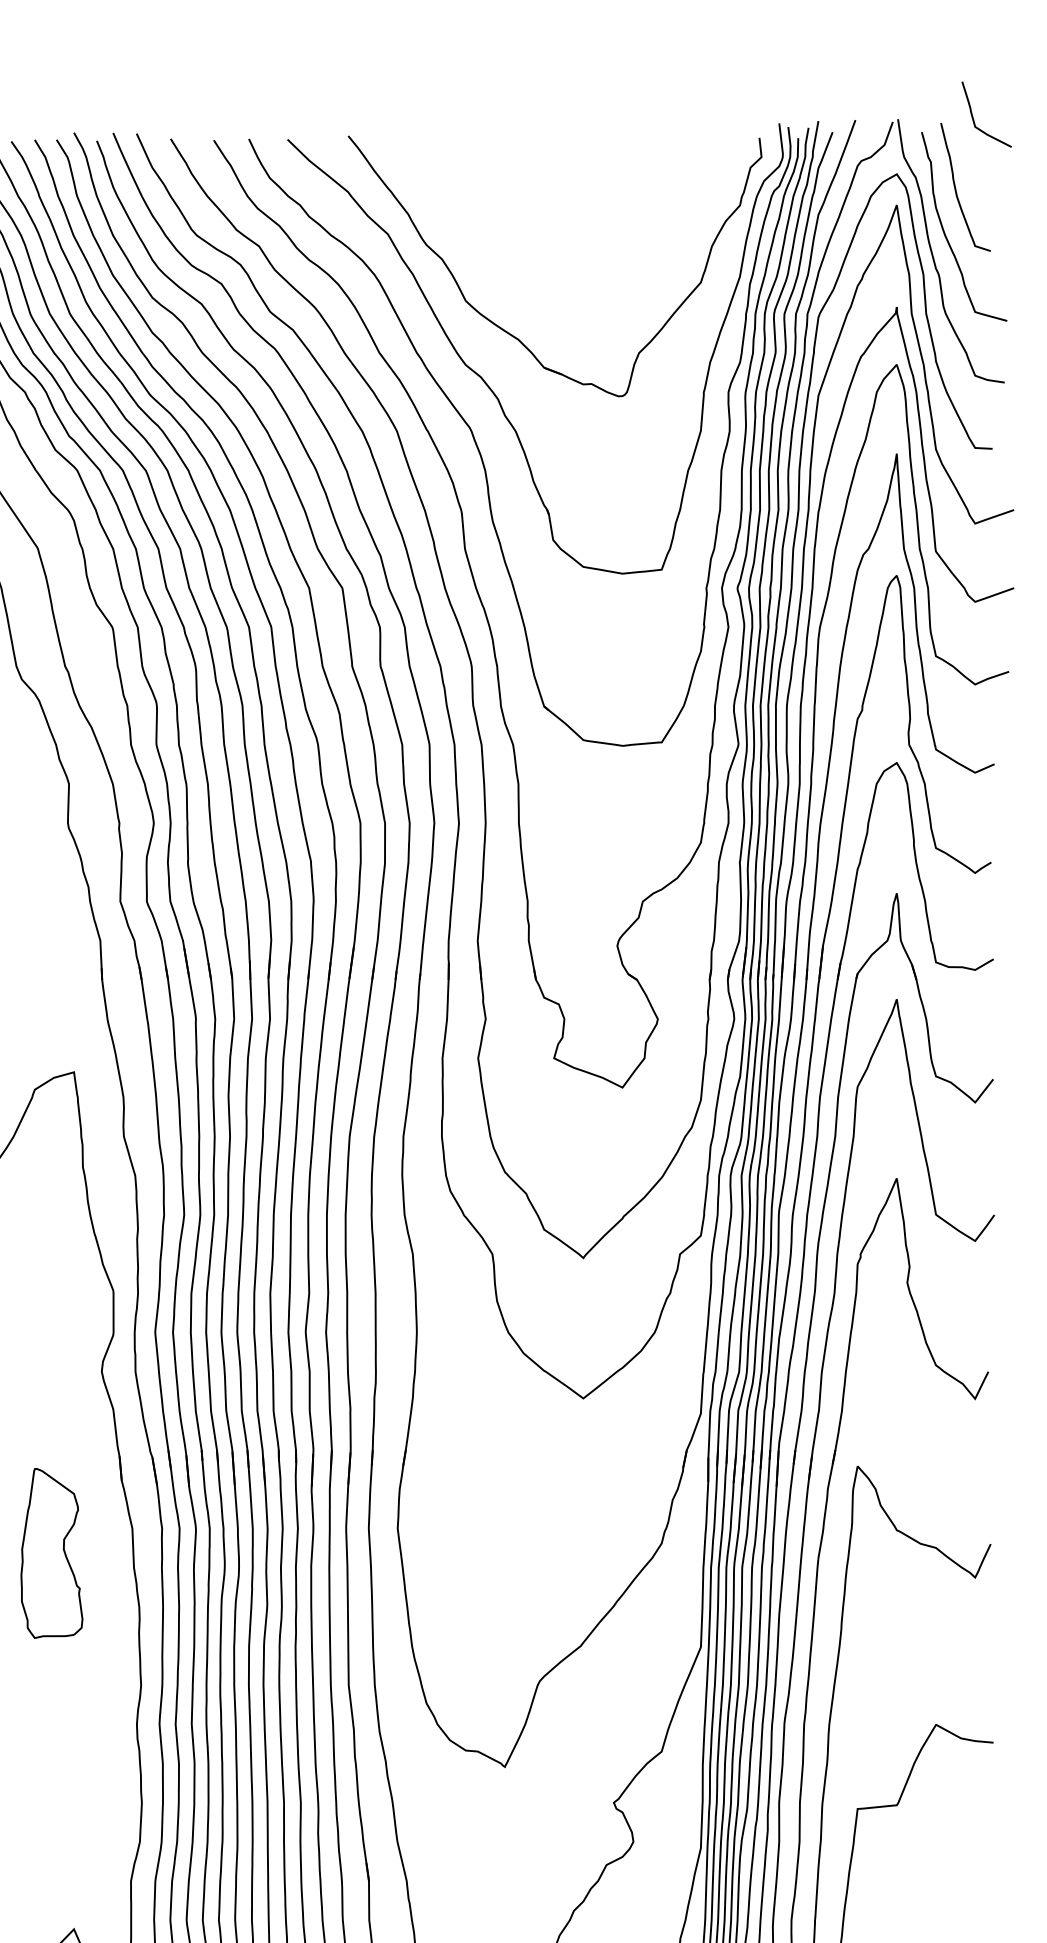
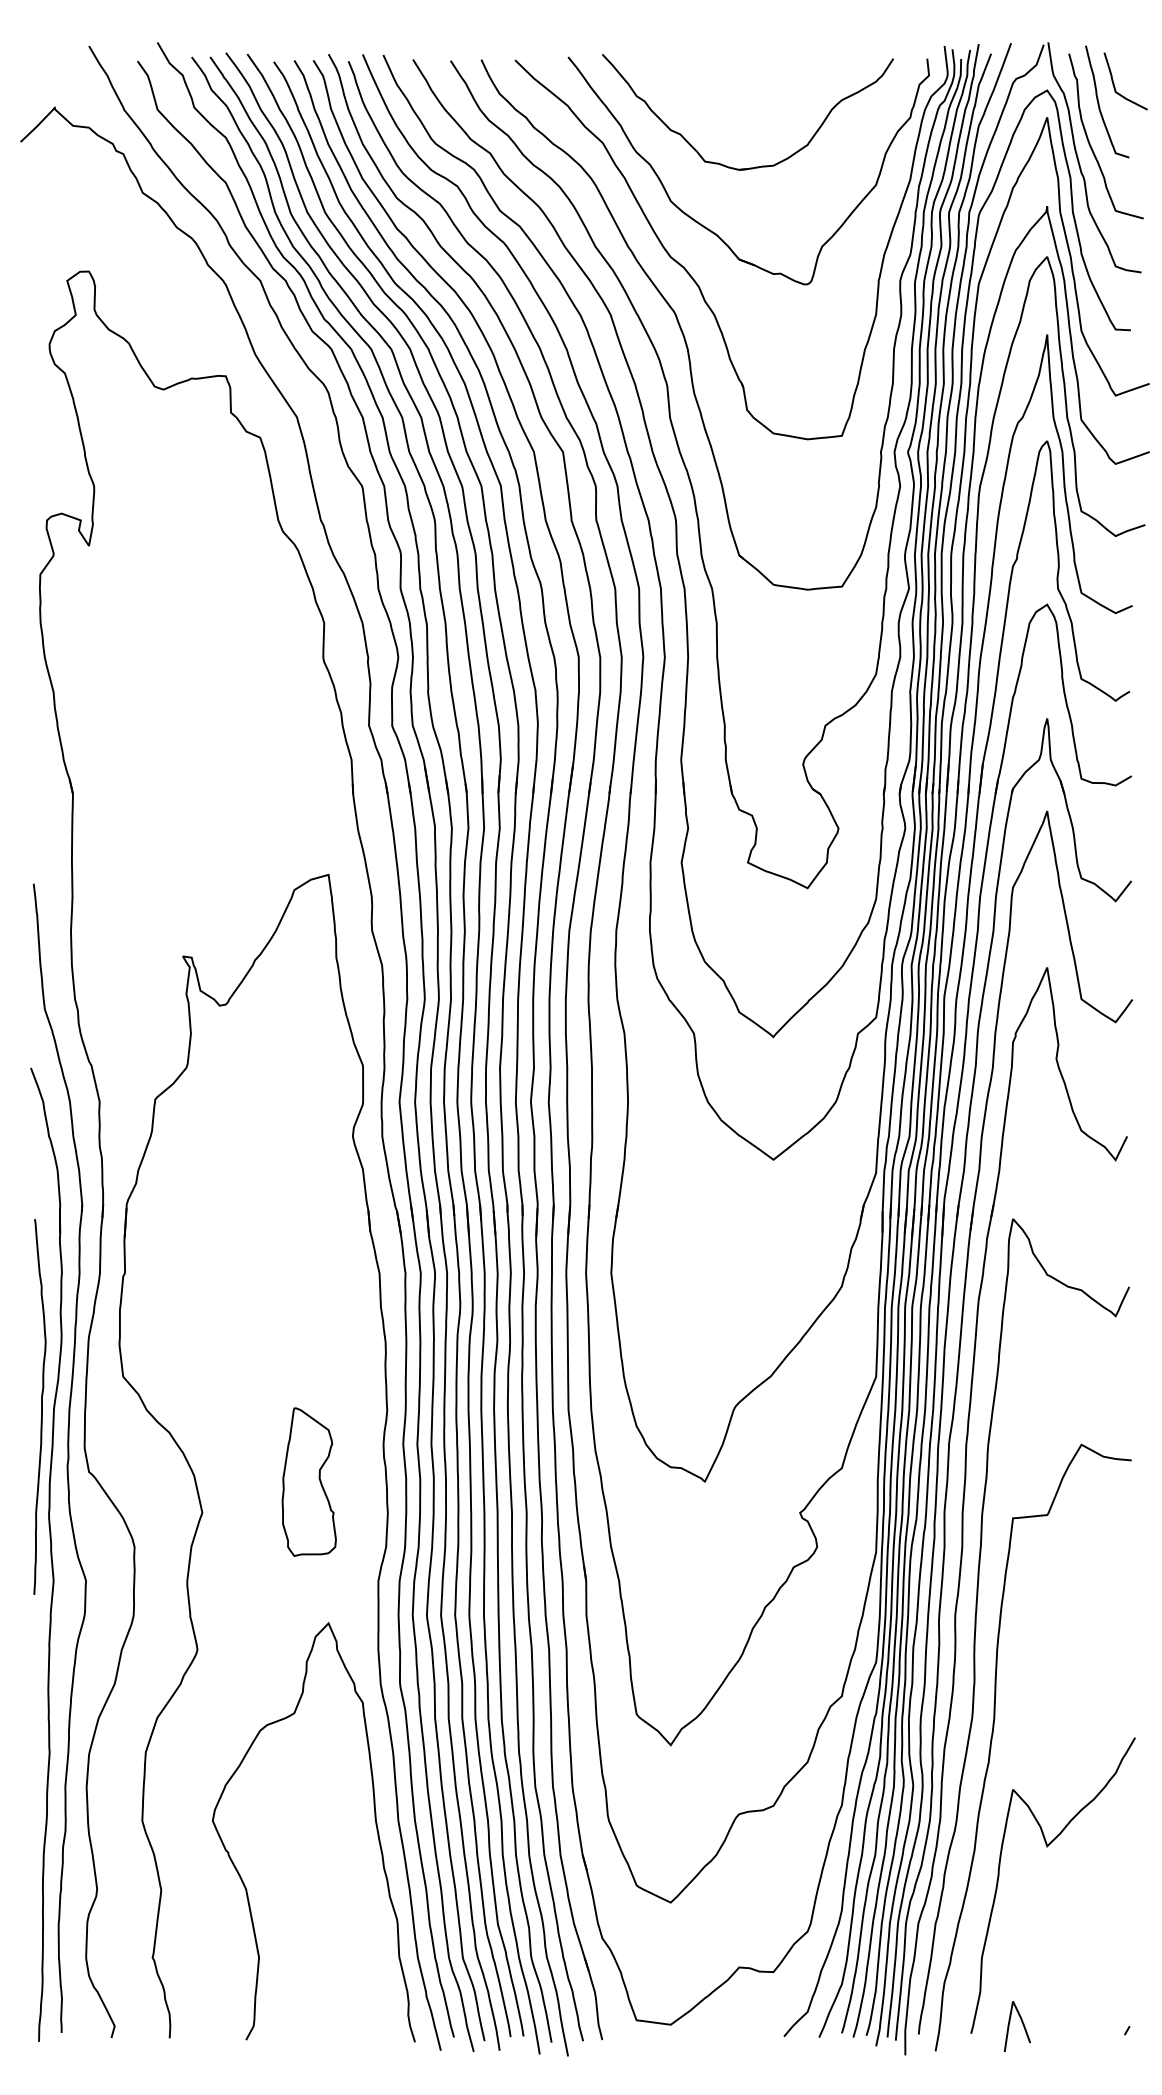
curve: (973, 117) -> (1114, 83), moved
part: (562, 261) -> (755, 166), added
part: (51, 1552) -> (308, 1481), moved

